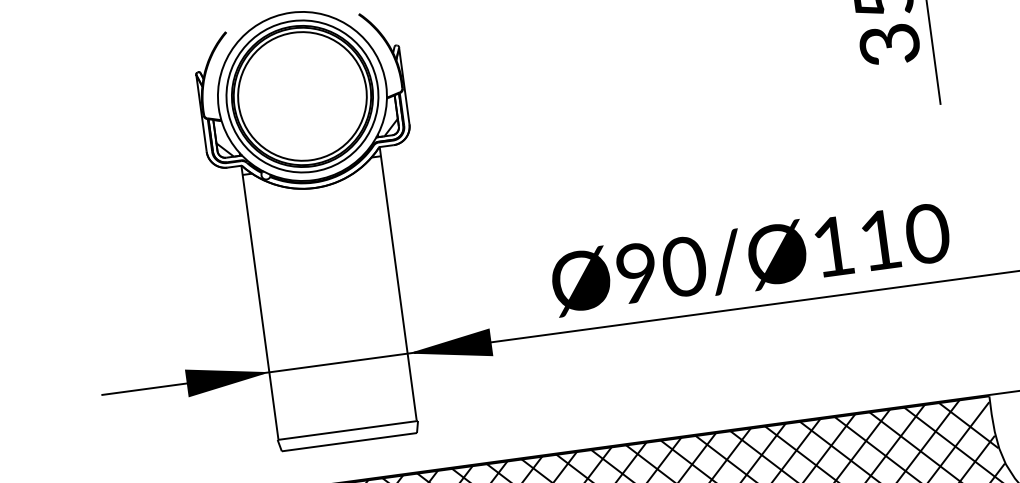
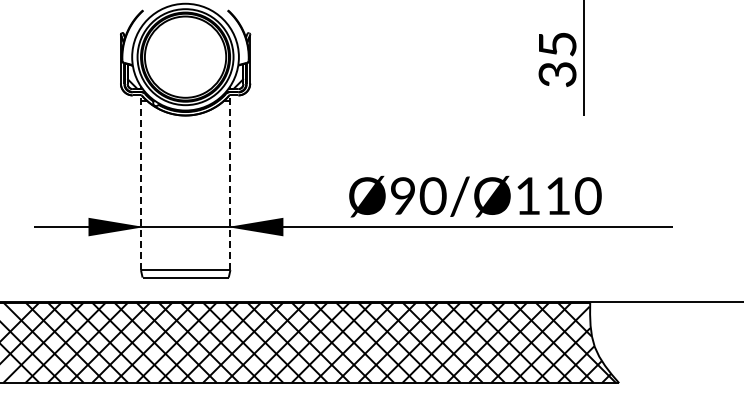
text: (750, 258) -> (475, 196), moved
line: (397, 283) -> (229, 182), solid -> dashed
line: (259, 302) -> (141, 182), solid -> dashed

